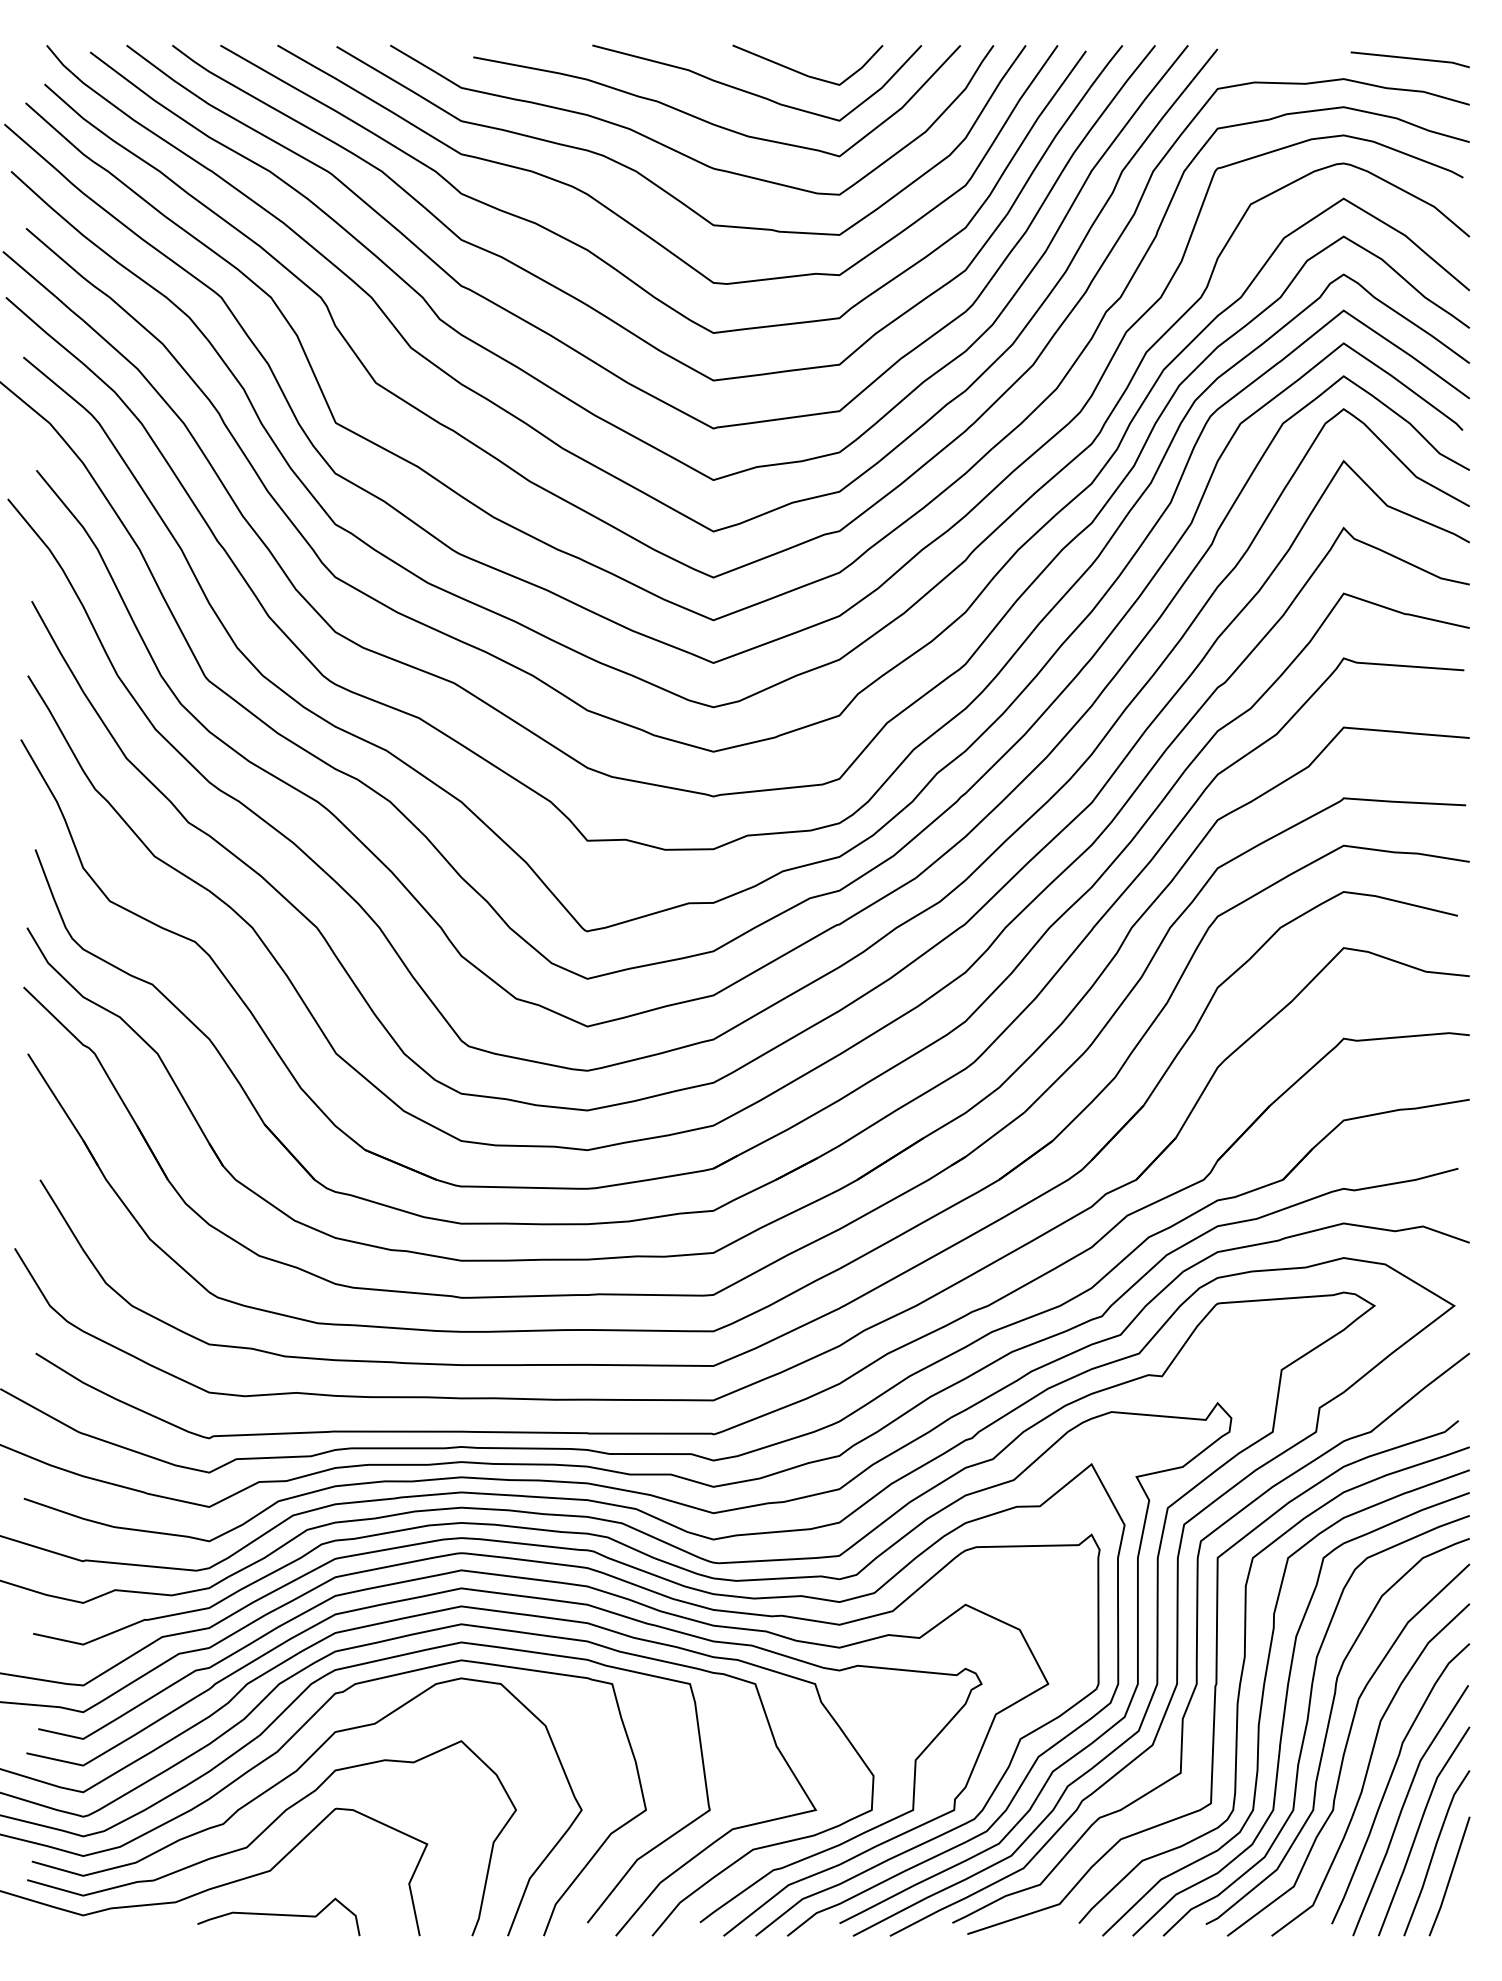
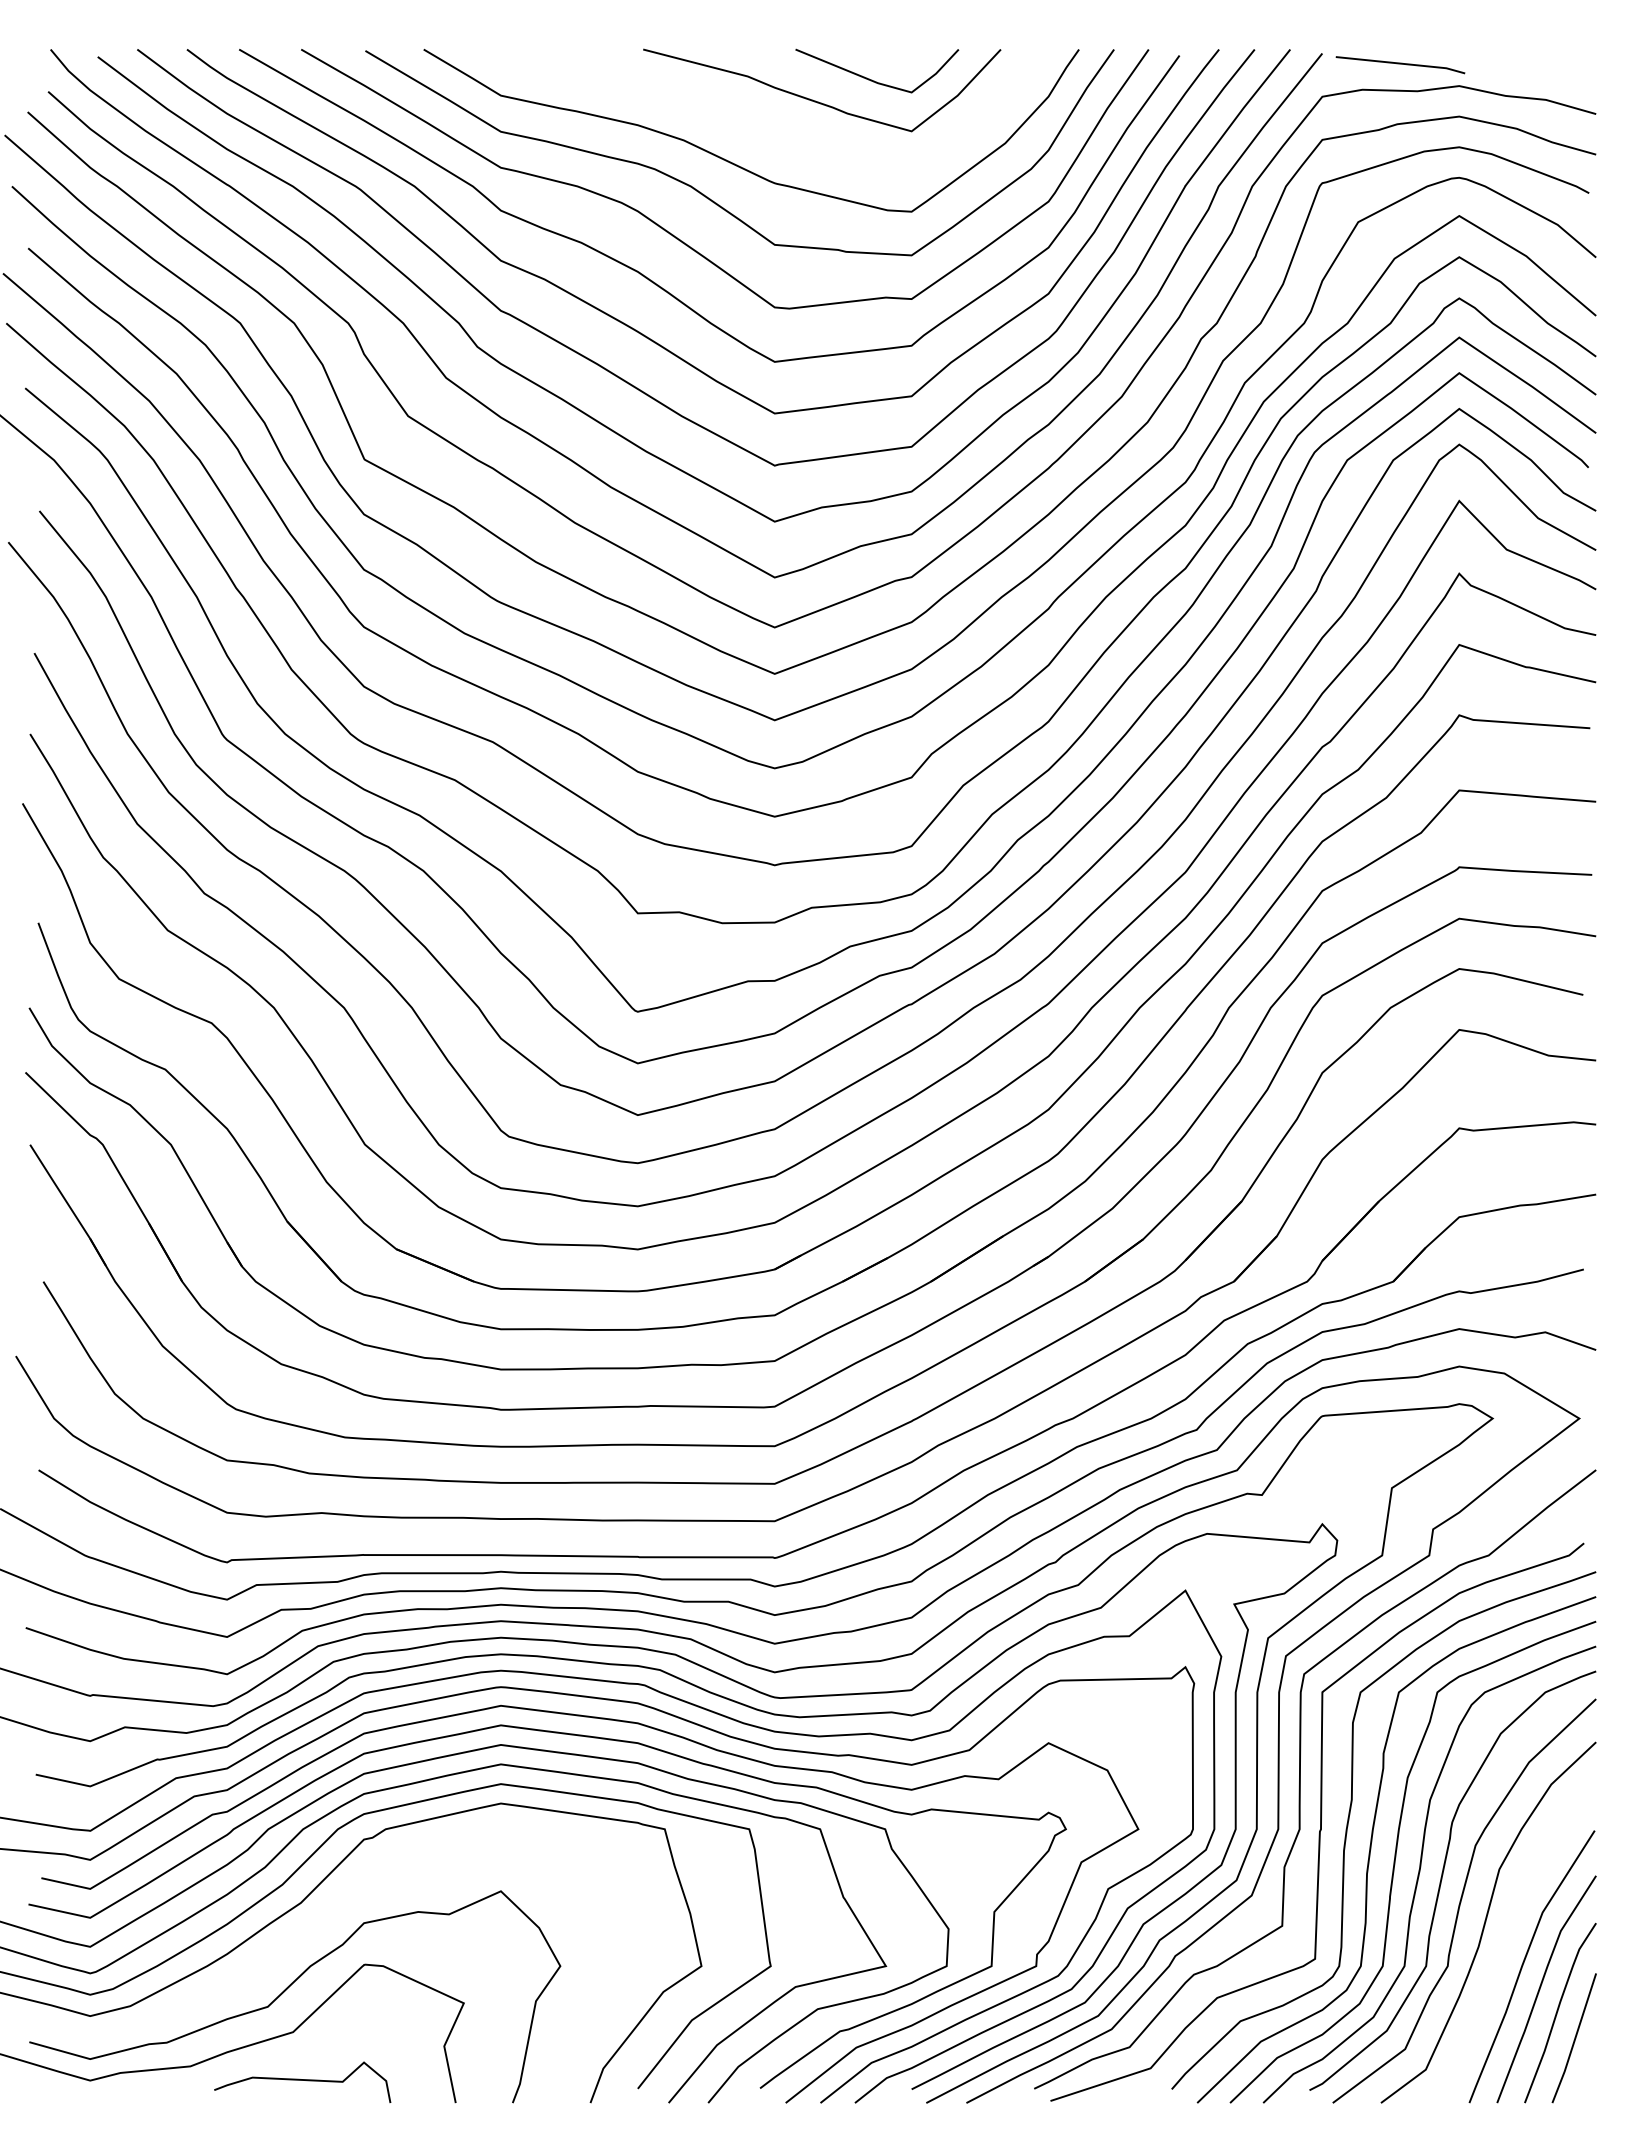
line: (1410, 59) -> (1400, 64), moved
curve: (707, 120) -> (768, 131), removed
curve: (287, 1778) -> (312, 1931), removed
curve: (1390, 1780) -> (1510, 1933), removed

